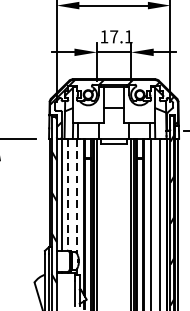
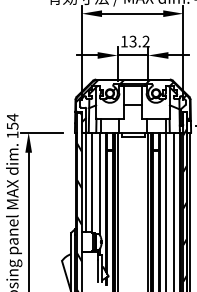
text: (121, 36) -> (139, 41), 17.1 -> 13.2
line: (68, 195) -> (92, 183), dashed -> solid
line: (77, 196) -> (100, 184), dashed -> solid

